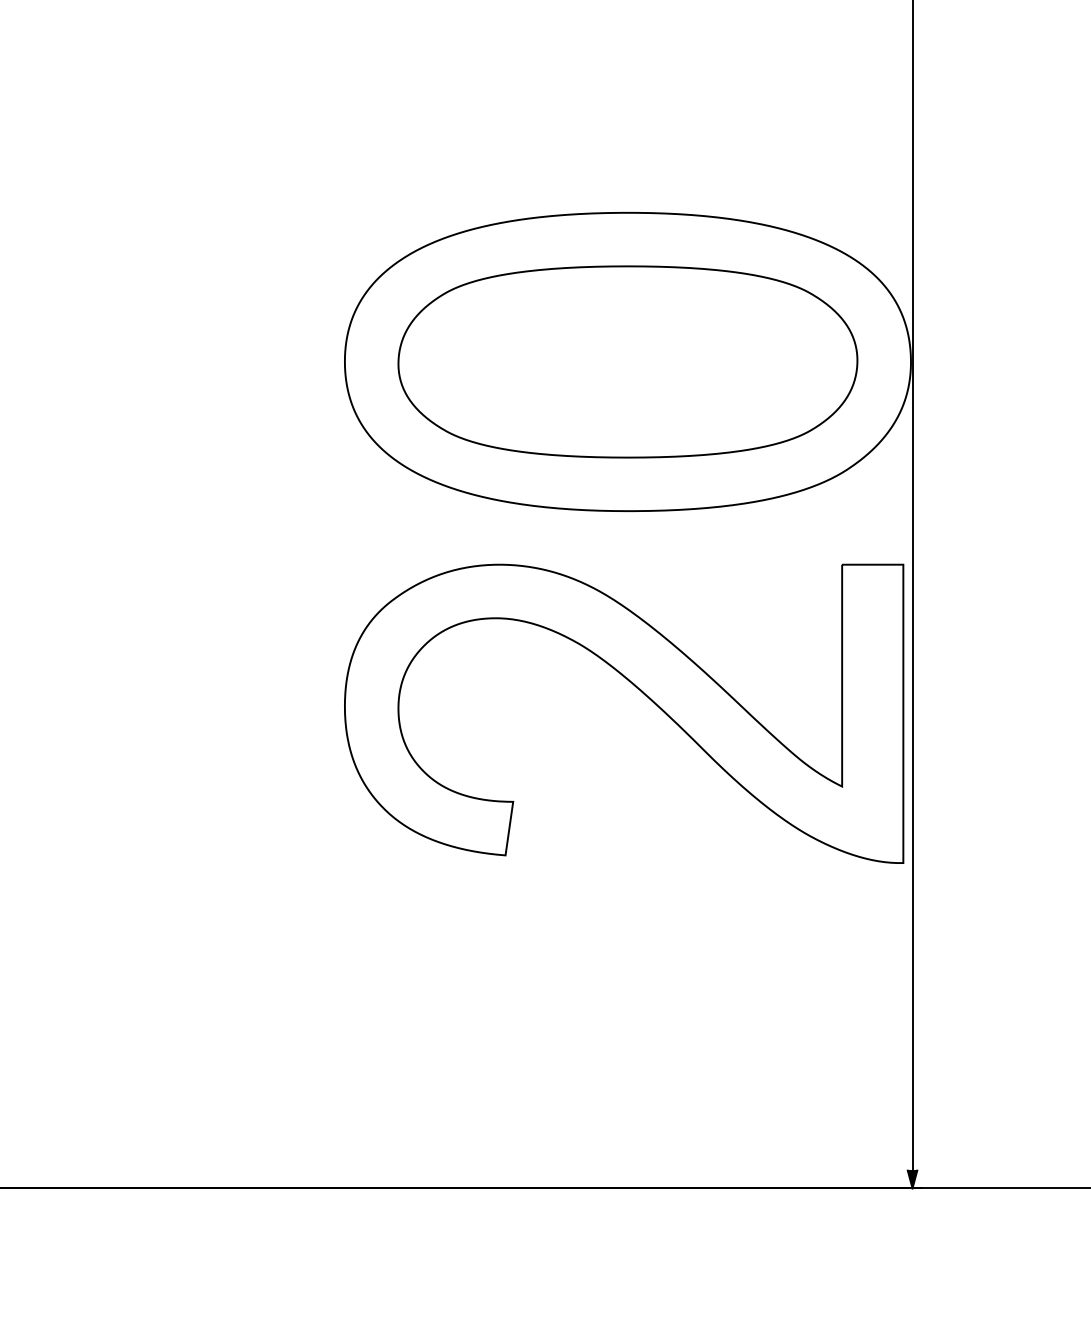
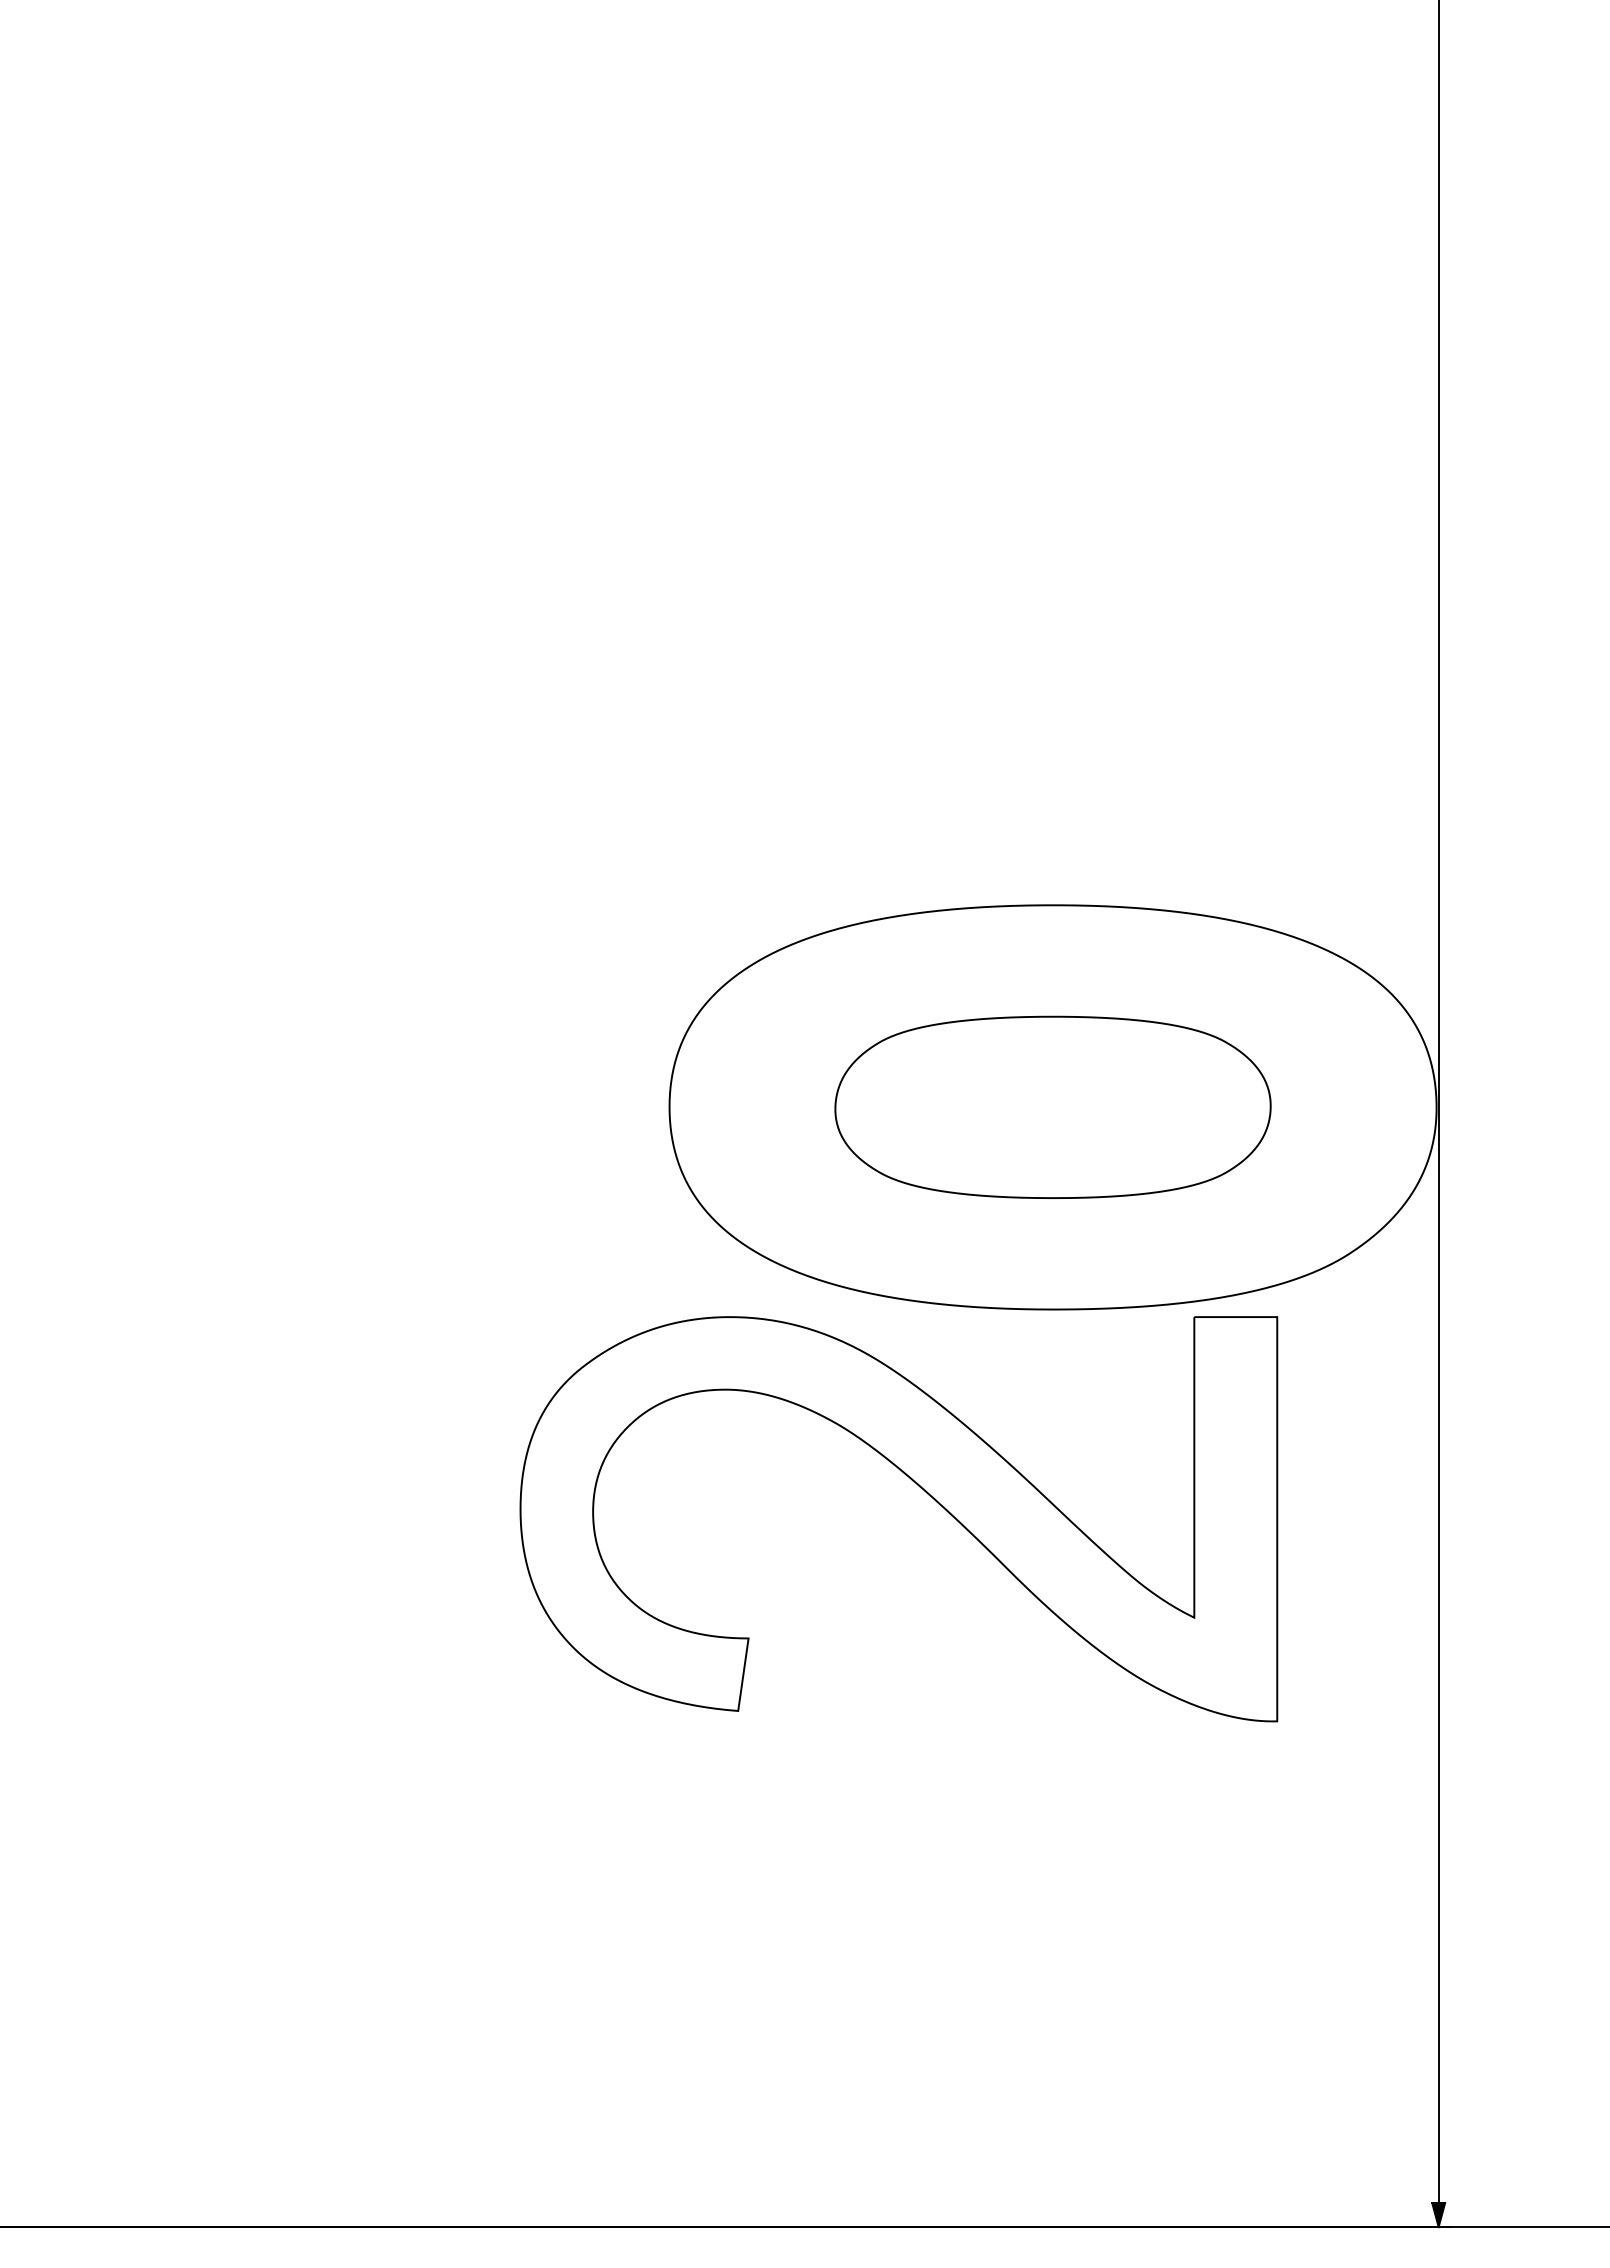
part: (627, 362) -> (1052, 1107), size x0.7
part: (643, 694) -> (925, 1492), moved

